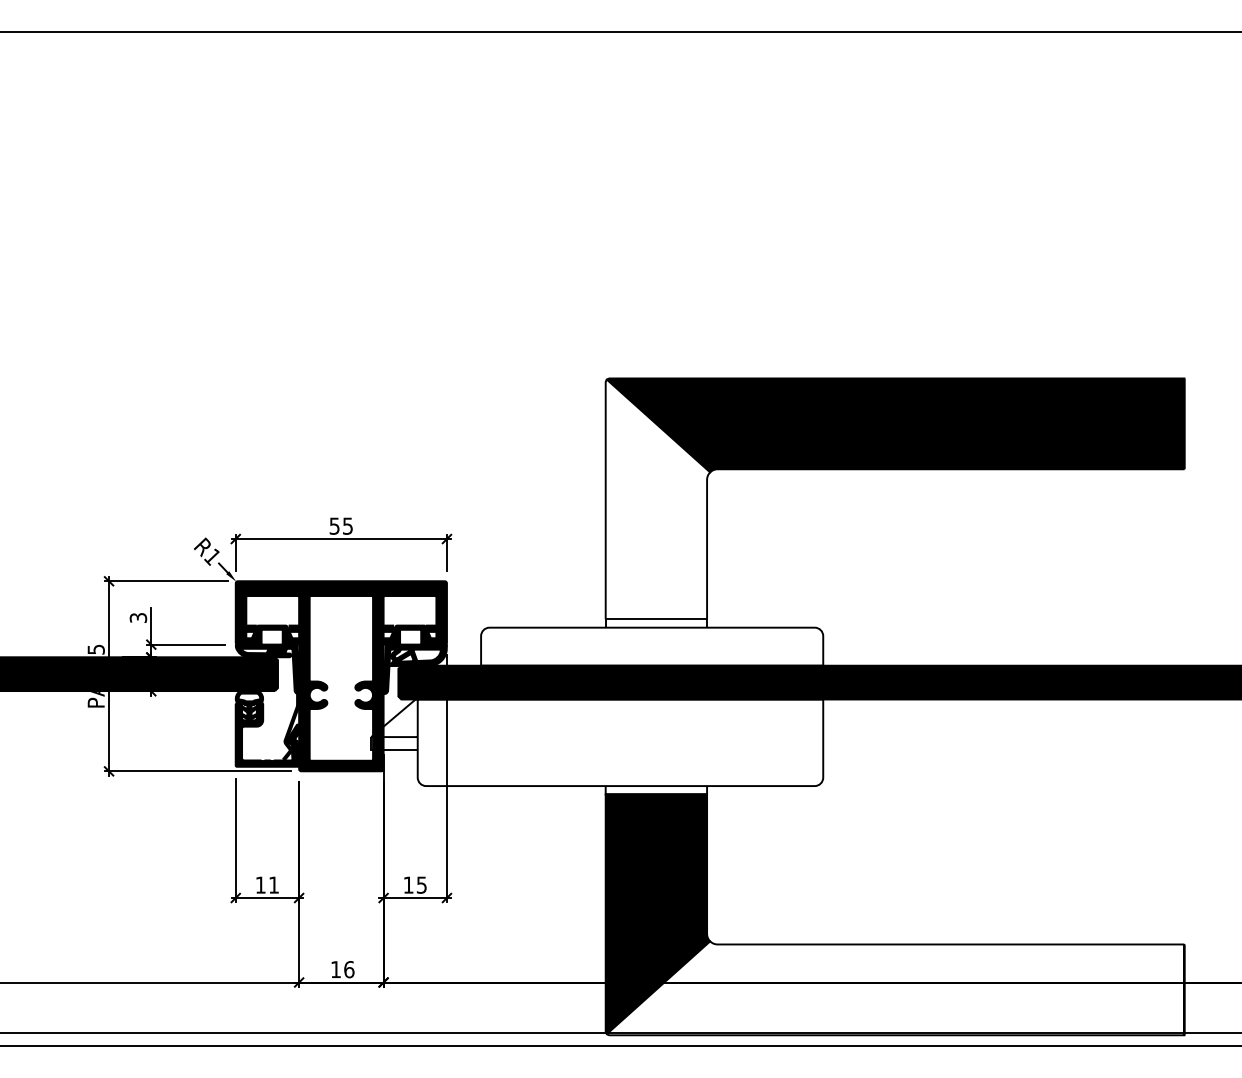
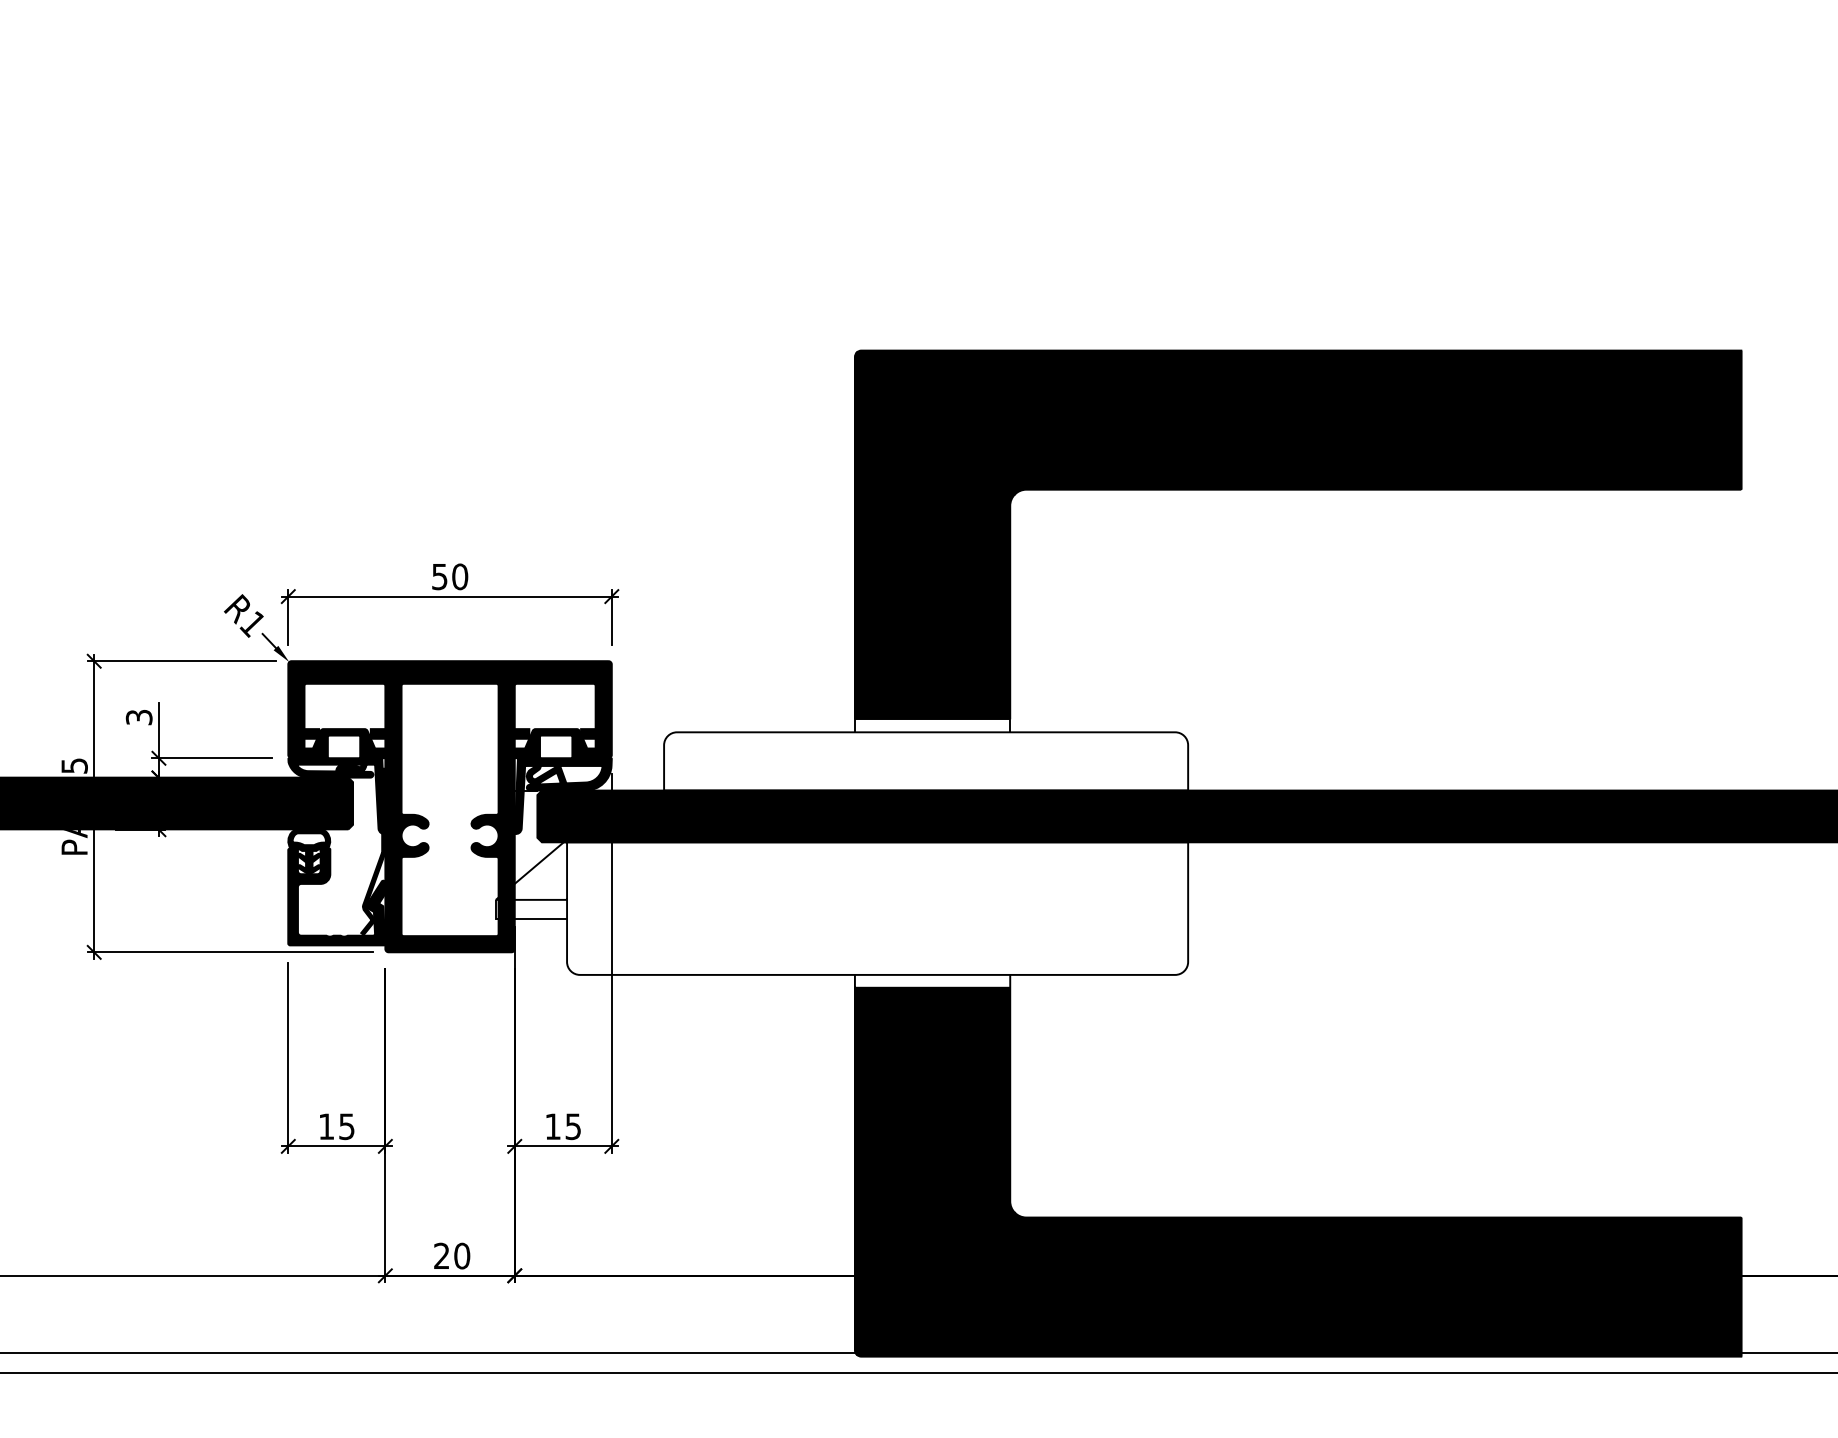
fill: (657, 499) -> (934, 535), added
text: (347, 525) -> (459, 575), 55 -> 50
text: (273, 884) -> (346, 1125), 11 -> 15
text: (342, 969) -> (451, 1255), 16 -> 20
fill: (895, 988) -> (1298, 1284), added

